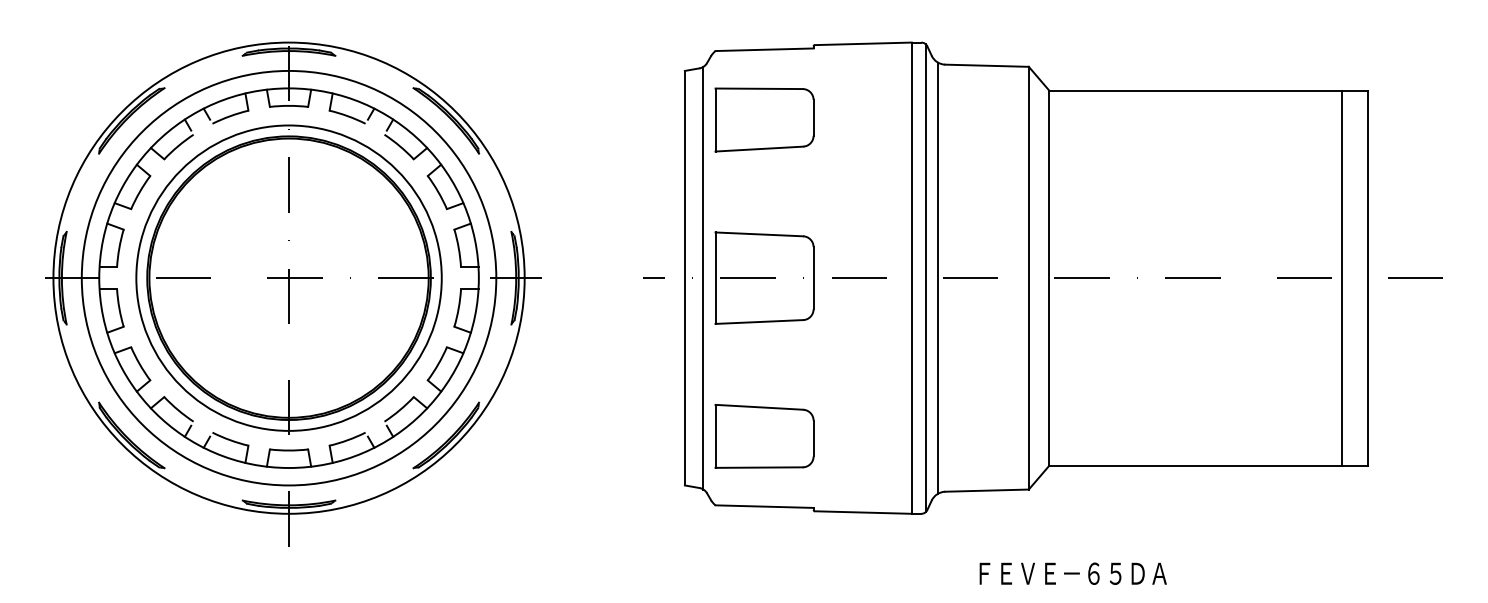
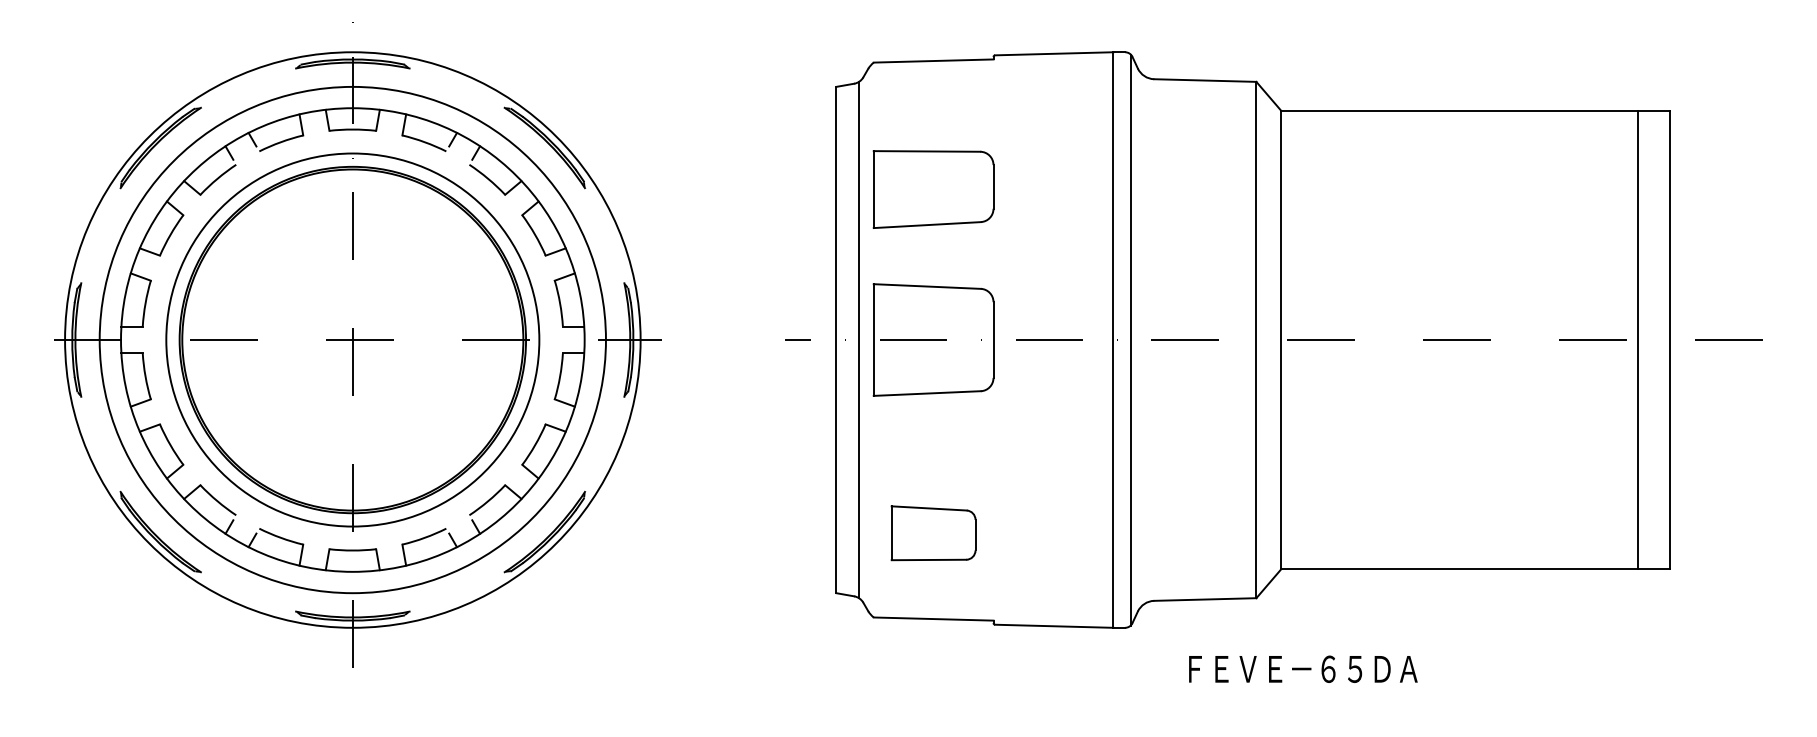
part: (764, 119) -> (933, 188), moved
line: (938, 277) -> (1146, 339), removed
part: (764, 436) -> (933, 533), size x0.7
text: (1072, 573) -> (1302, 668), moved

